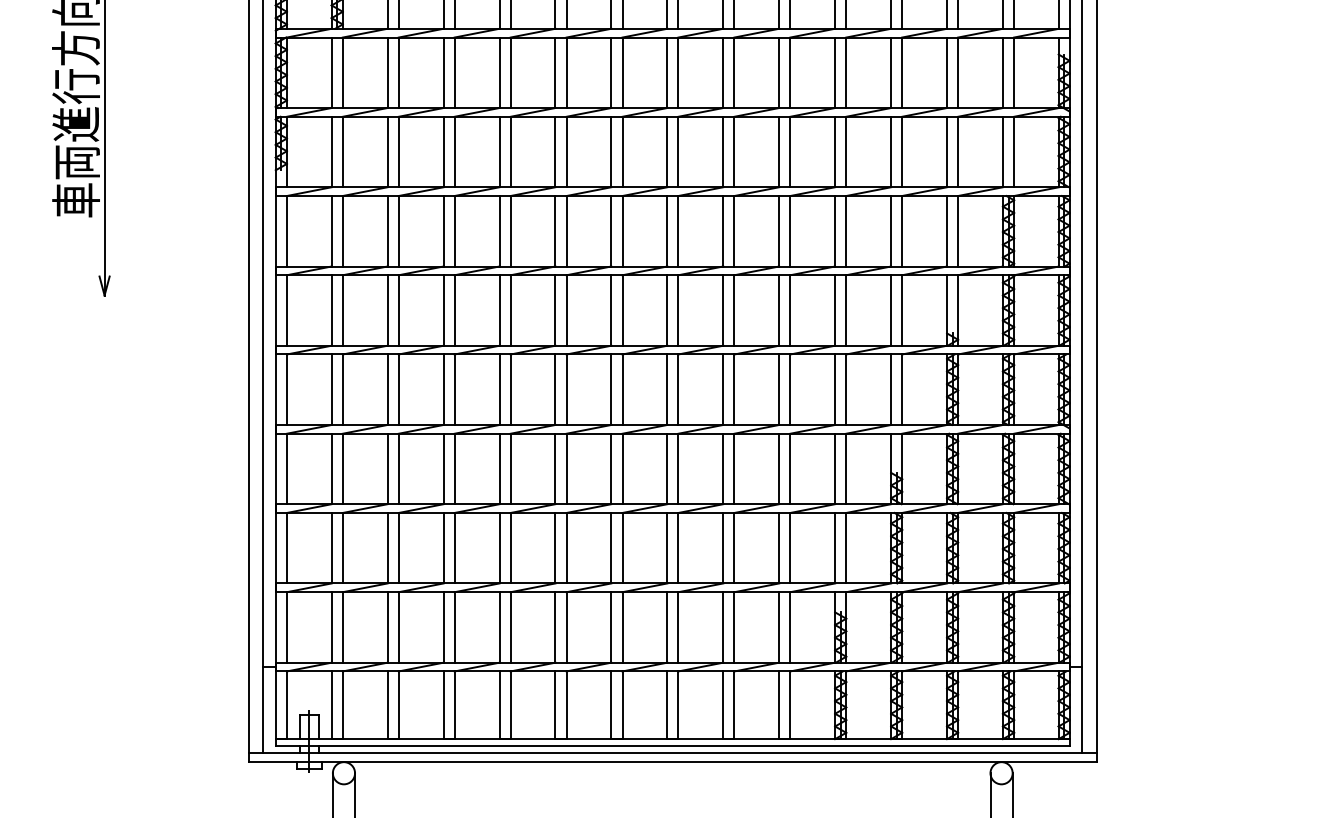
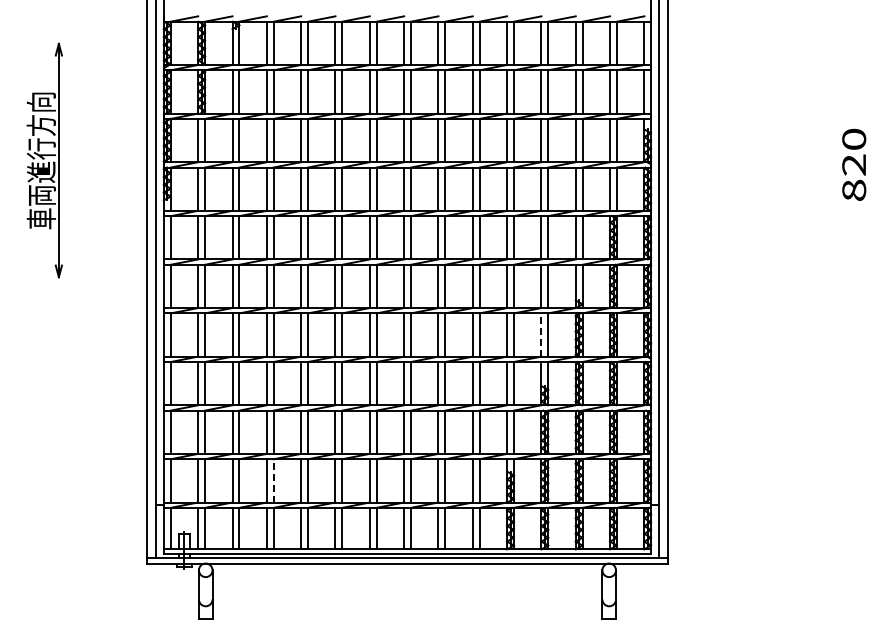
line: (891, 390) -> (541, 335), solid -> dashed
line: (454, 626) -> (273, 480), solid -> dashed

